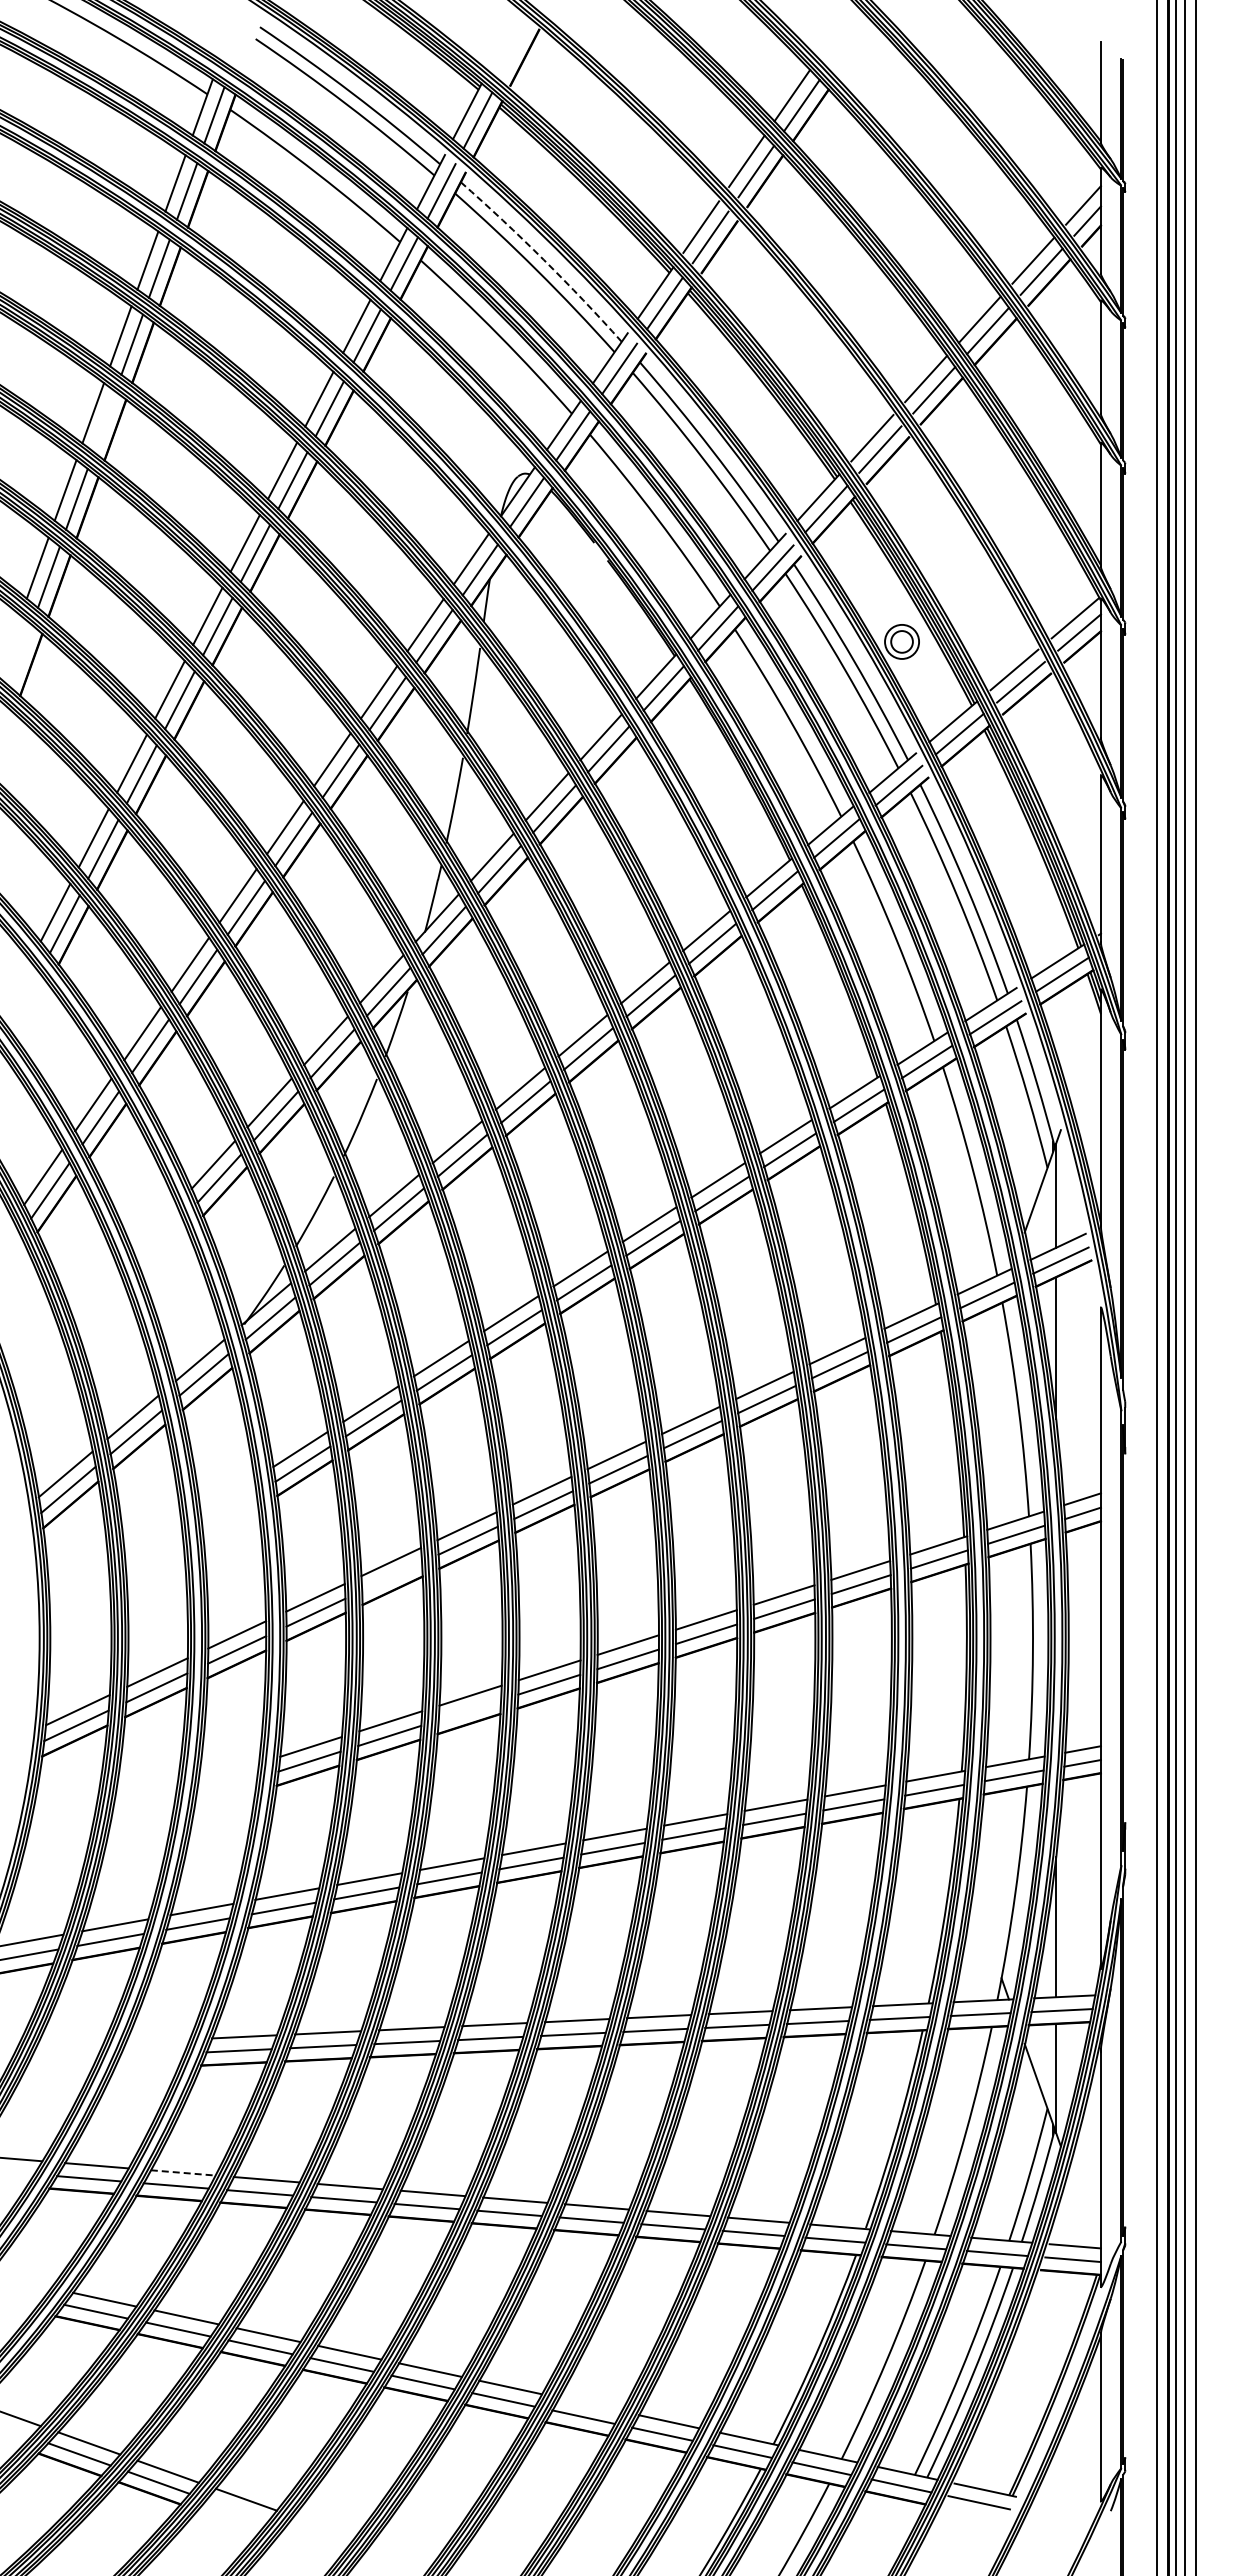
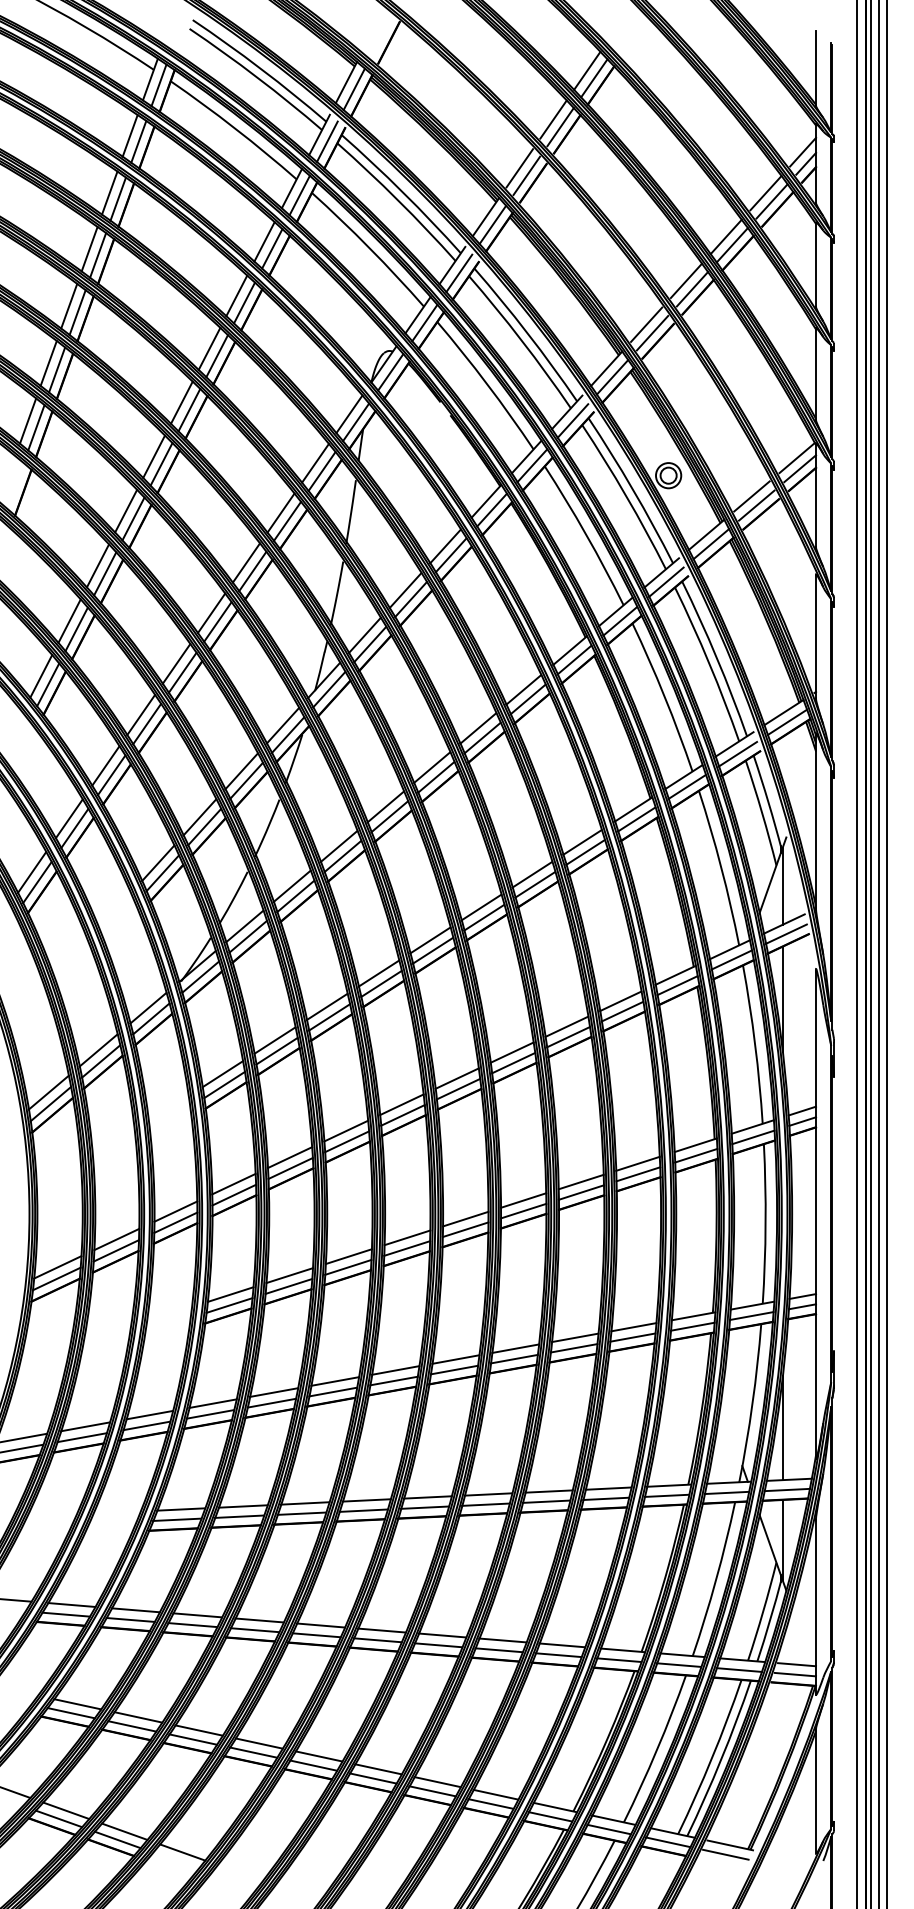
arc: (543, 259) -> (402, 192), dashed -> solid
line: (104, 421) -> (77, 312), added
line: (391, 1576) -> (290, 1168), added
line: (469, 1710) -> (348, 1267), added
line: (183, 2172) -> (136, 1610), dashed -> solid
line: (590, 2404) -> (437, 1781), added

